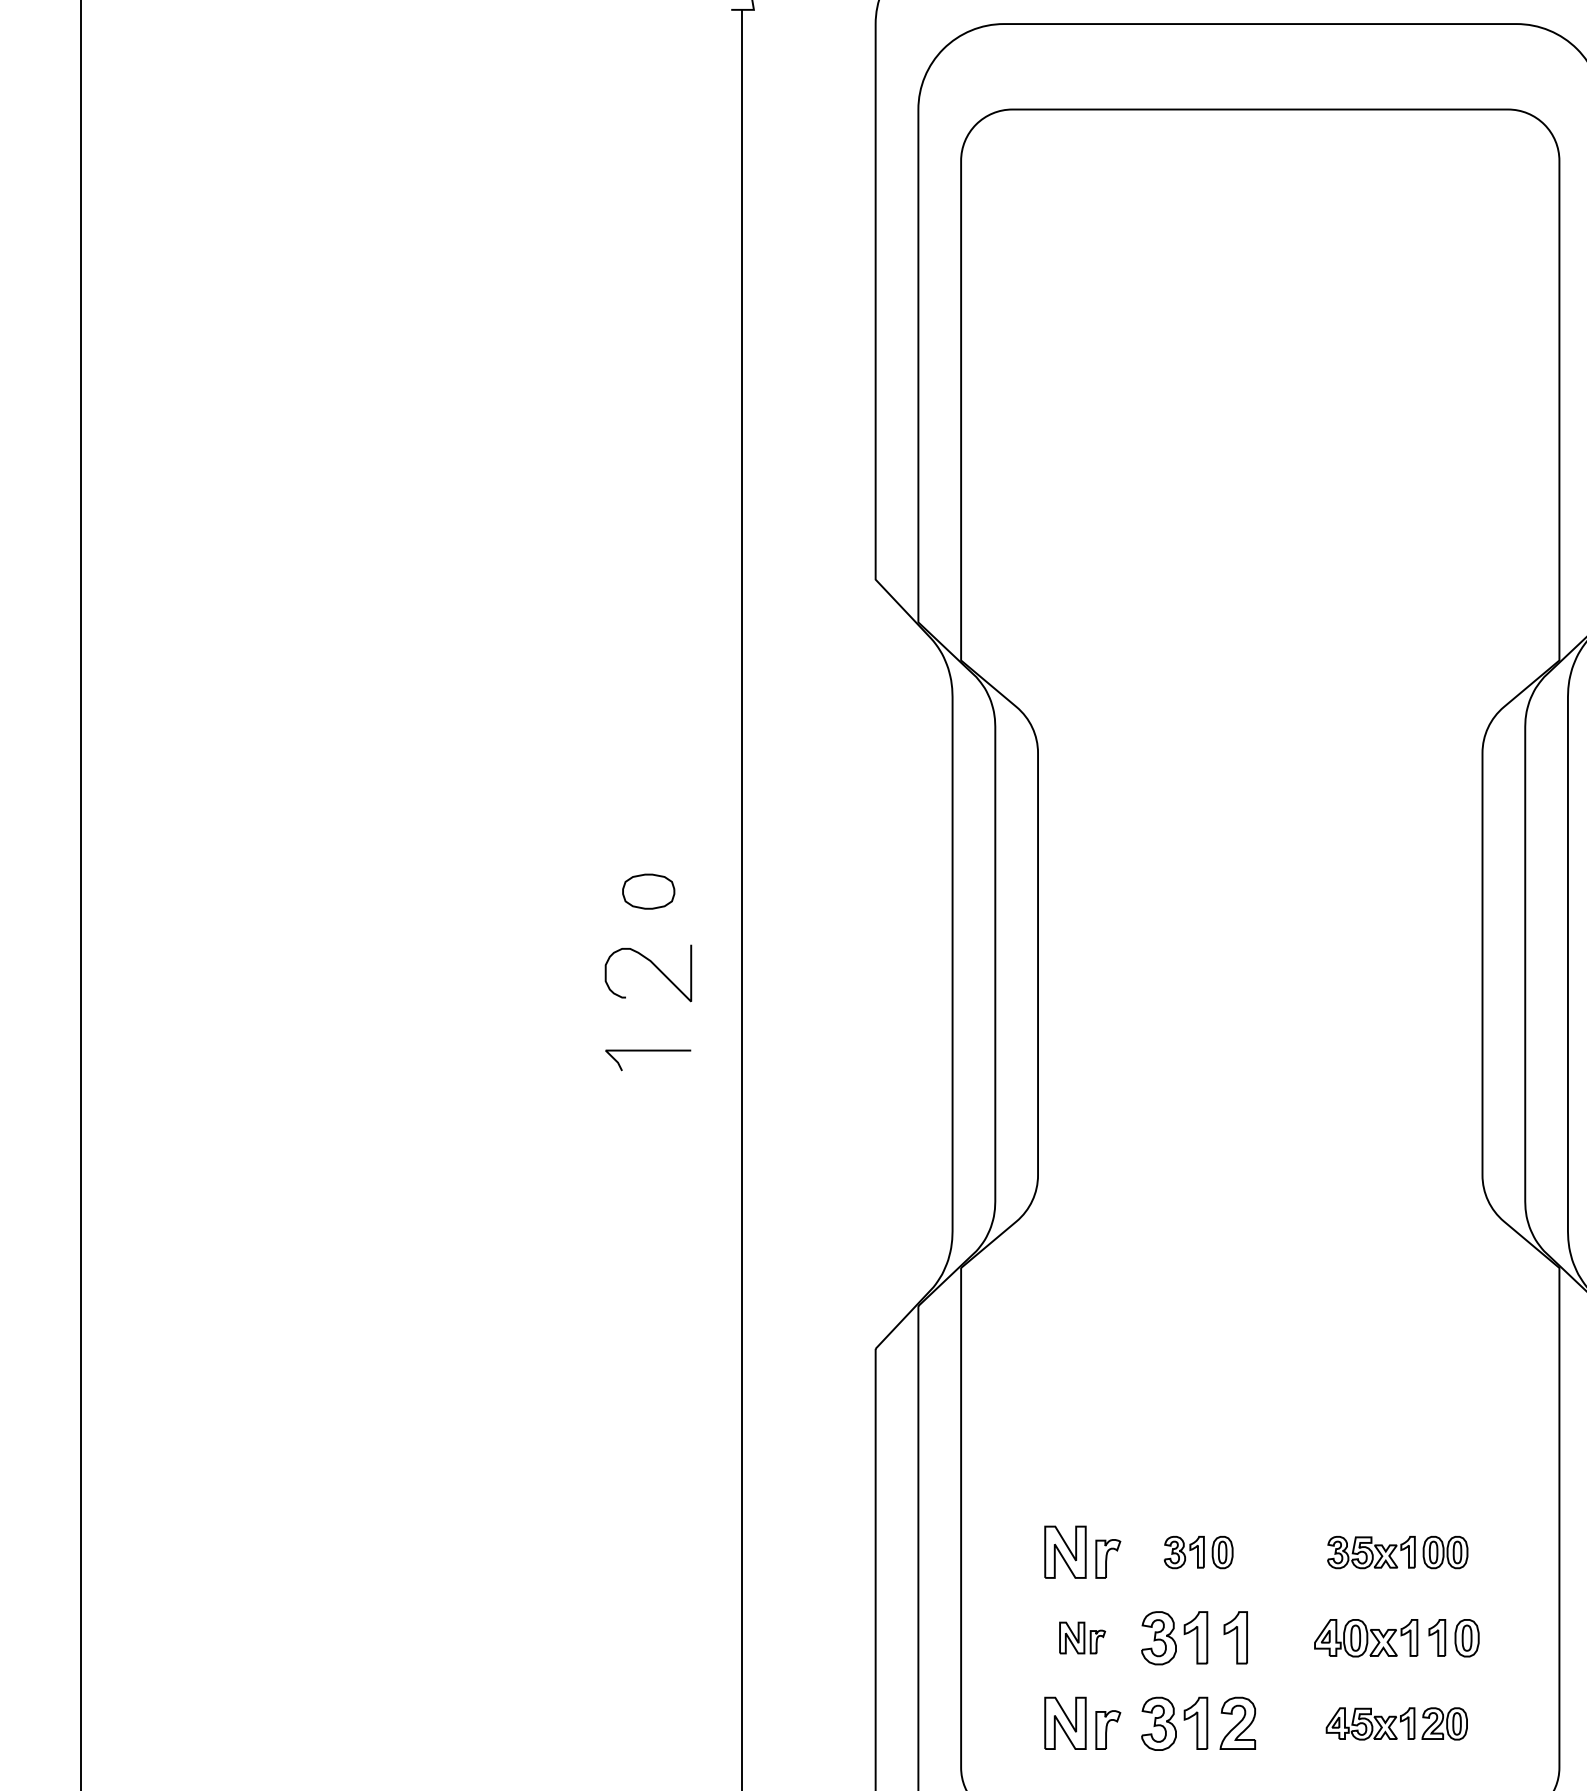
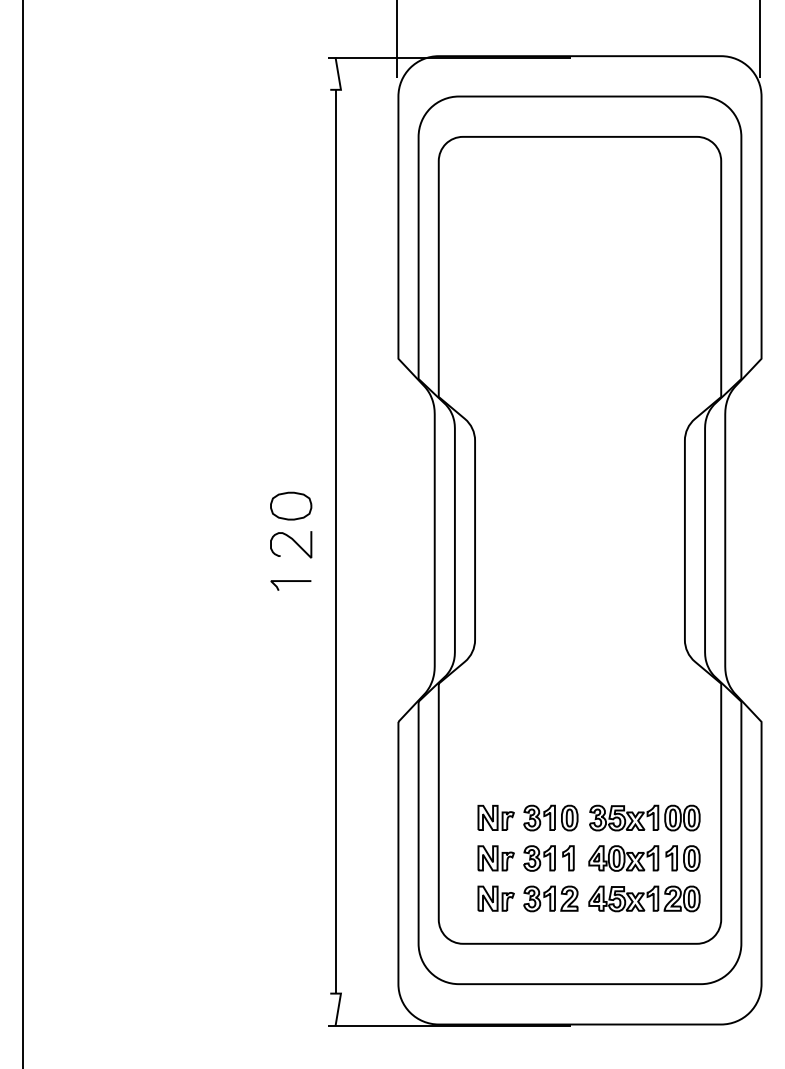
part: (649, 890) -> (291, 505), size x1.67
part: (1197, 1551) -> (550, 817), size x1.67
part: (1396, 1551) -> (644, 817), size x1.67
part: (1081, 1638) -> (495, 858), size x1.67
part: (1396, 1638) -> (644, 858), size x1.43
part: (1396, 1722) -> (644, 898), size x1.67

